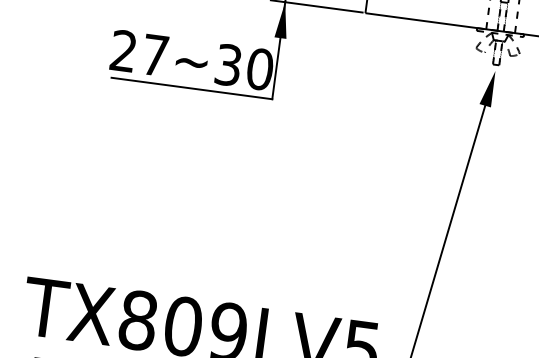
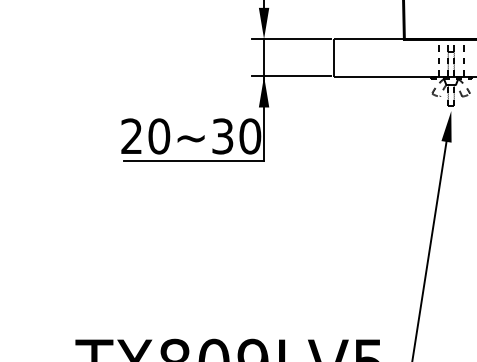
text: (155, 55) -> (159, 136), 27~30 -> 20~30

